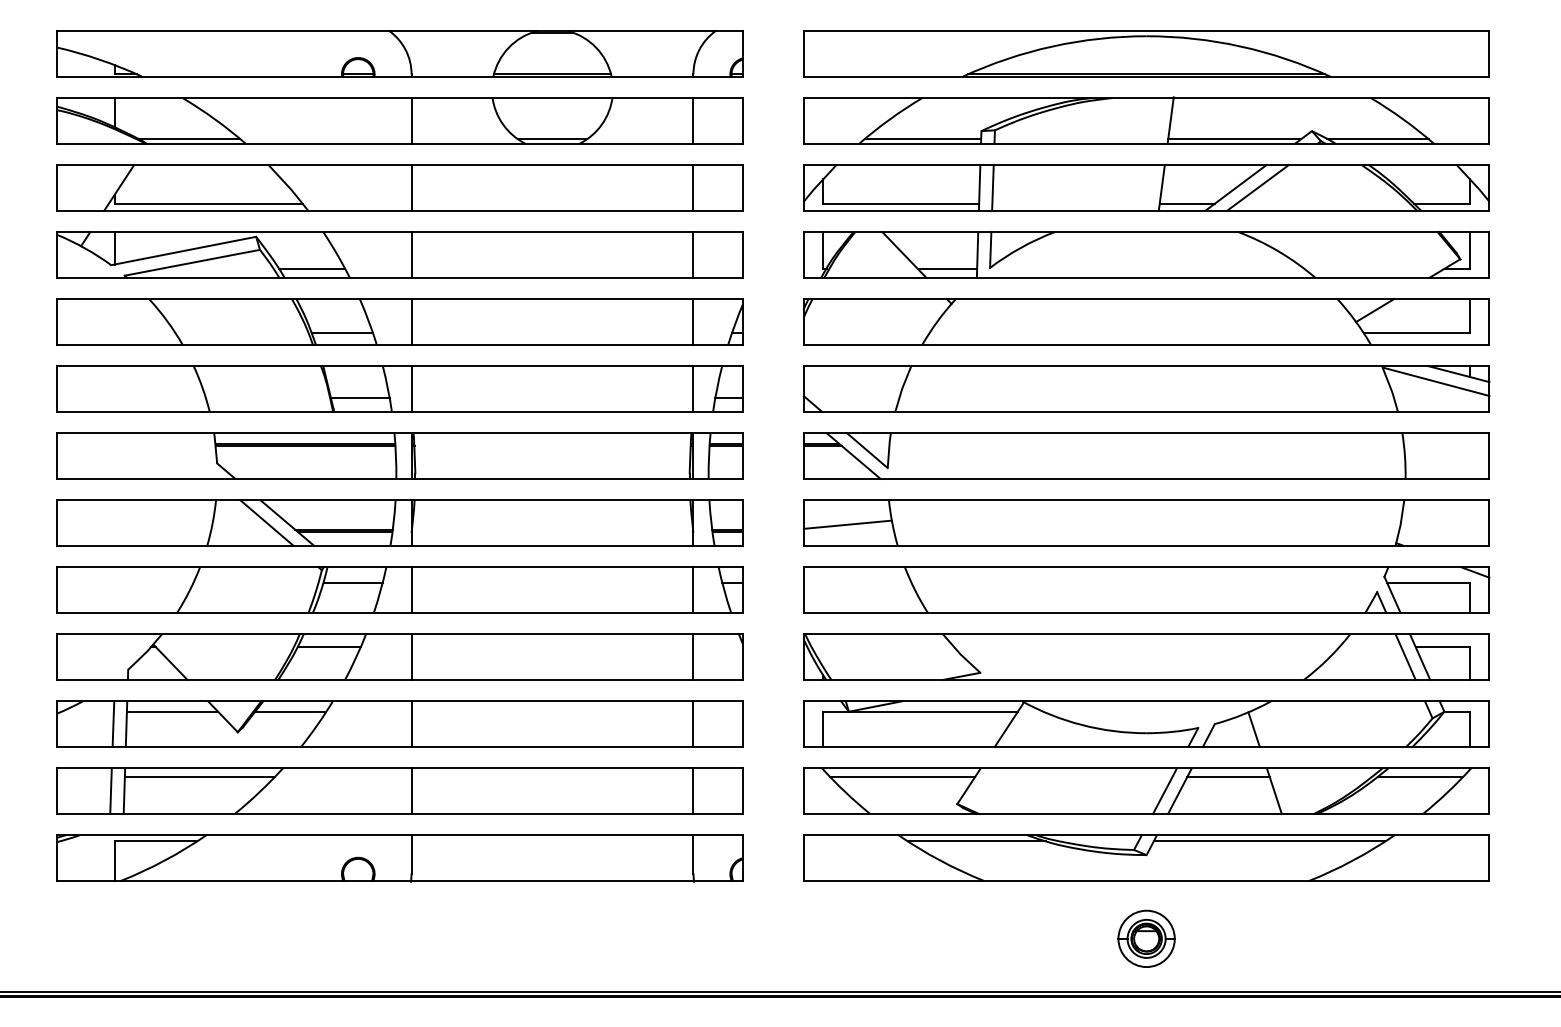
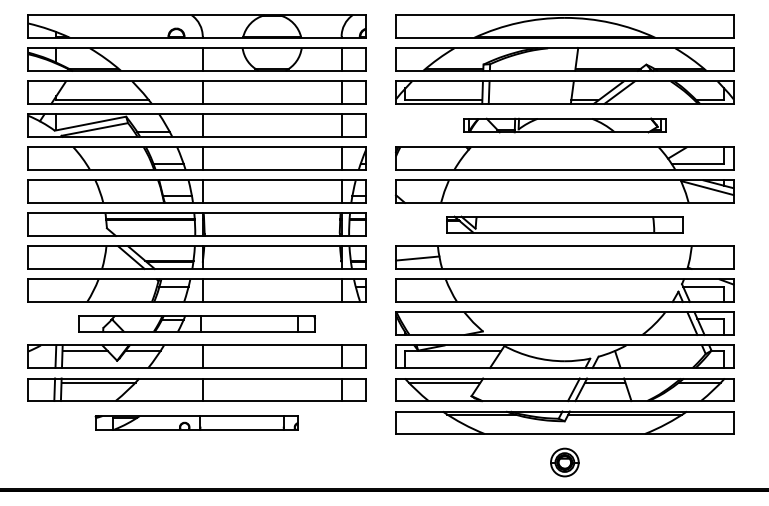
part: (1145, 254) -> (564, 125), size x0.6
part: (1145, 455) -> (564, 224), size x0.7
part: (398, 656) -> (196, 323), size x0.7
part: (398, 857) -> (196, 422), size x0.6

